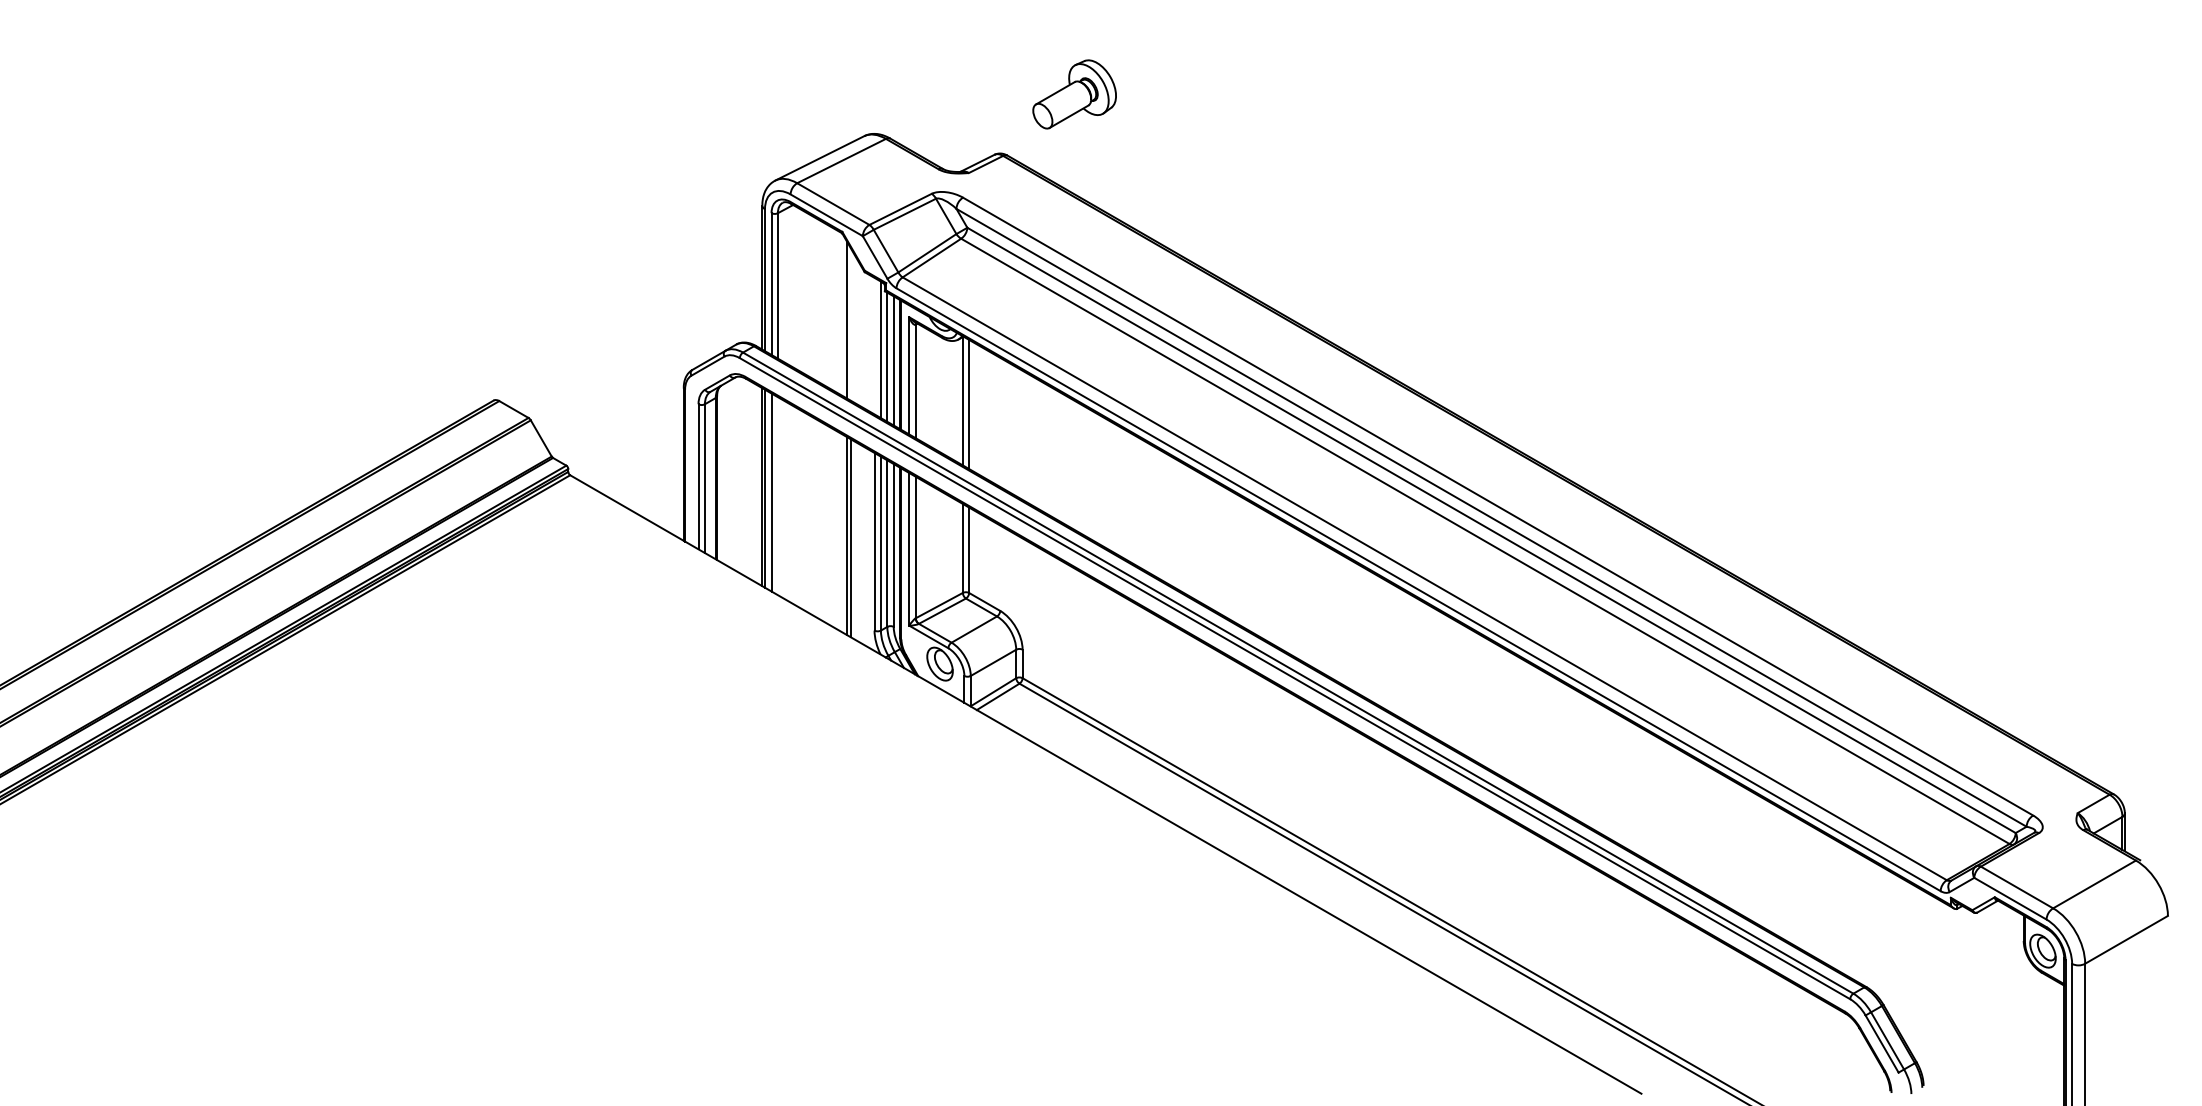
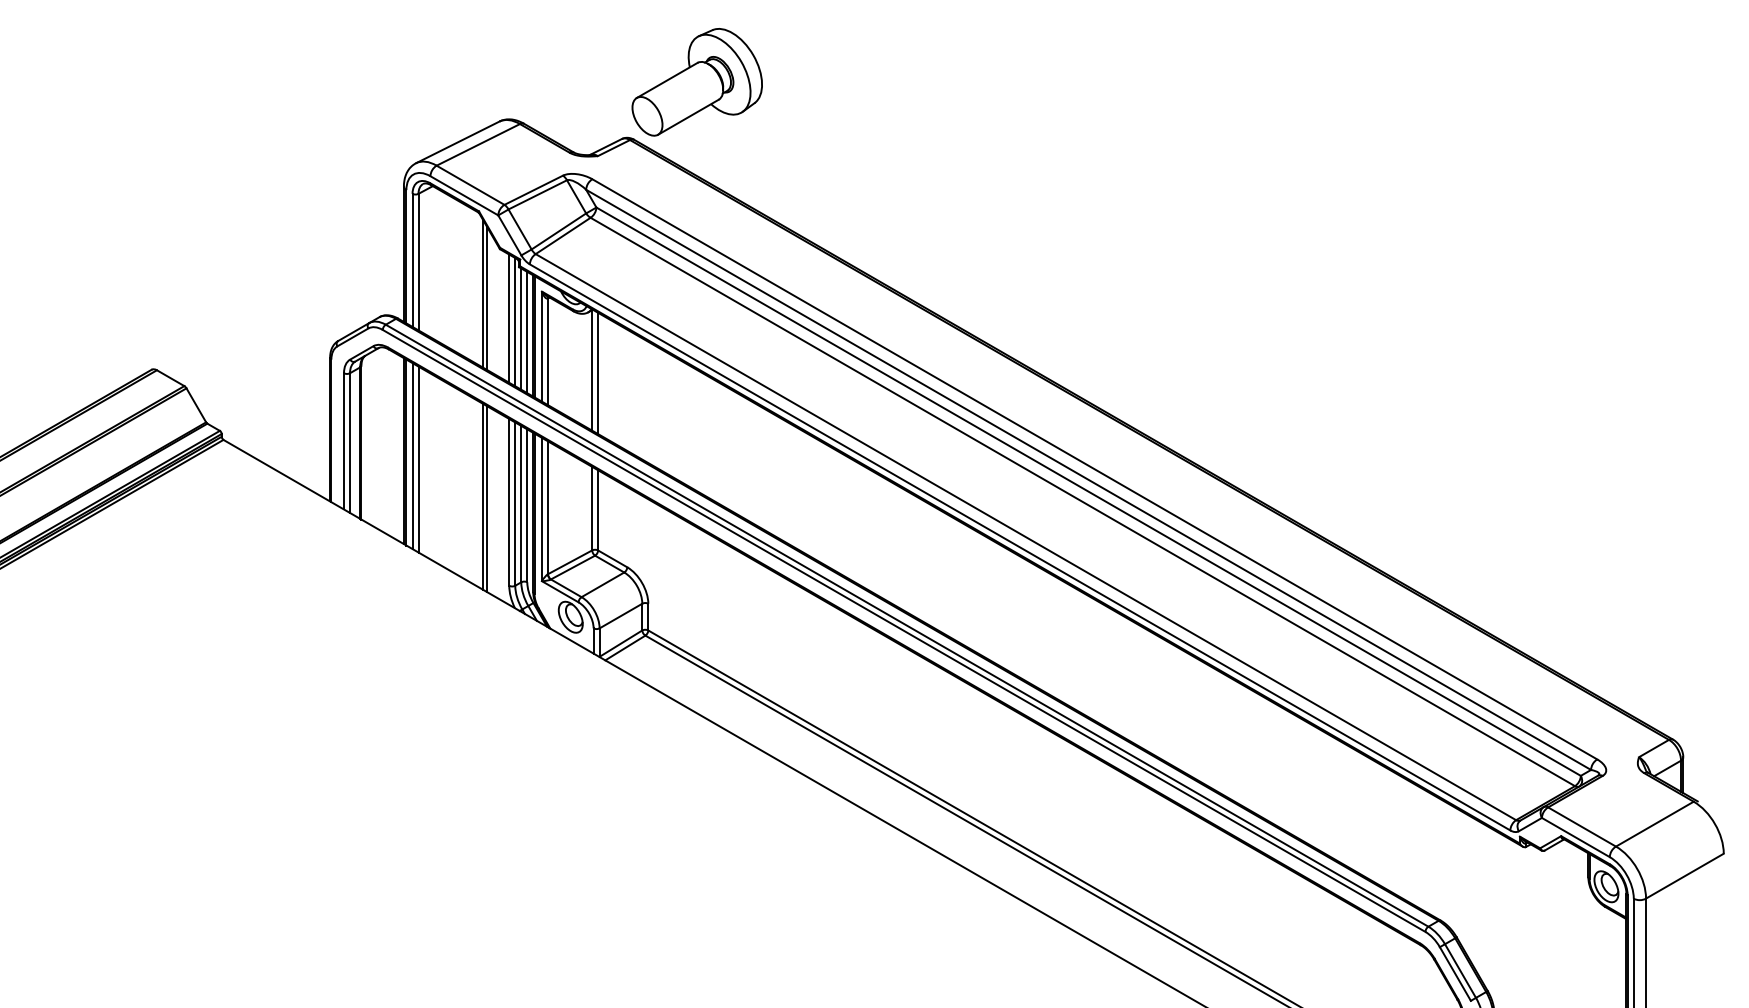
part: (1074, 94) -> (697, 82), size x1.67
line: (850, 324) -> (486, 298), added
line: (874, 345) -> (509, 318), added
line: (777, 496) -> (418, 459), added

